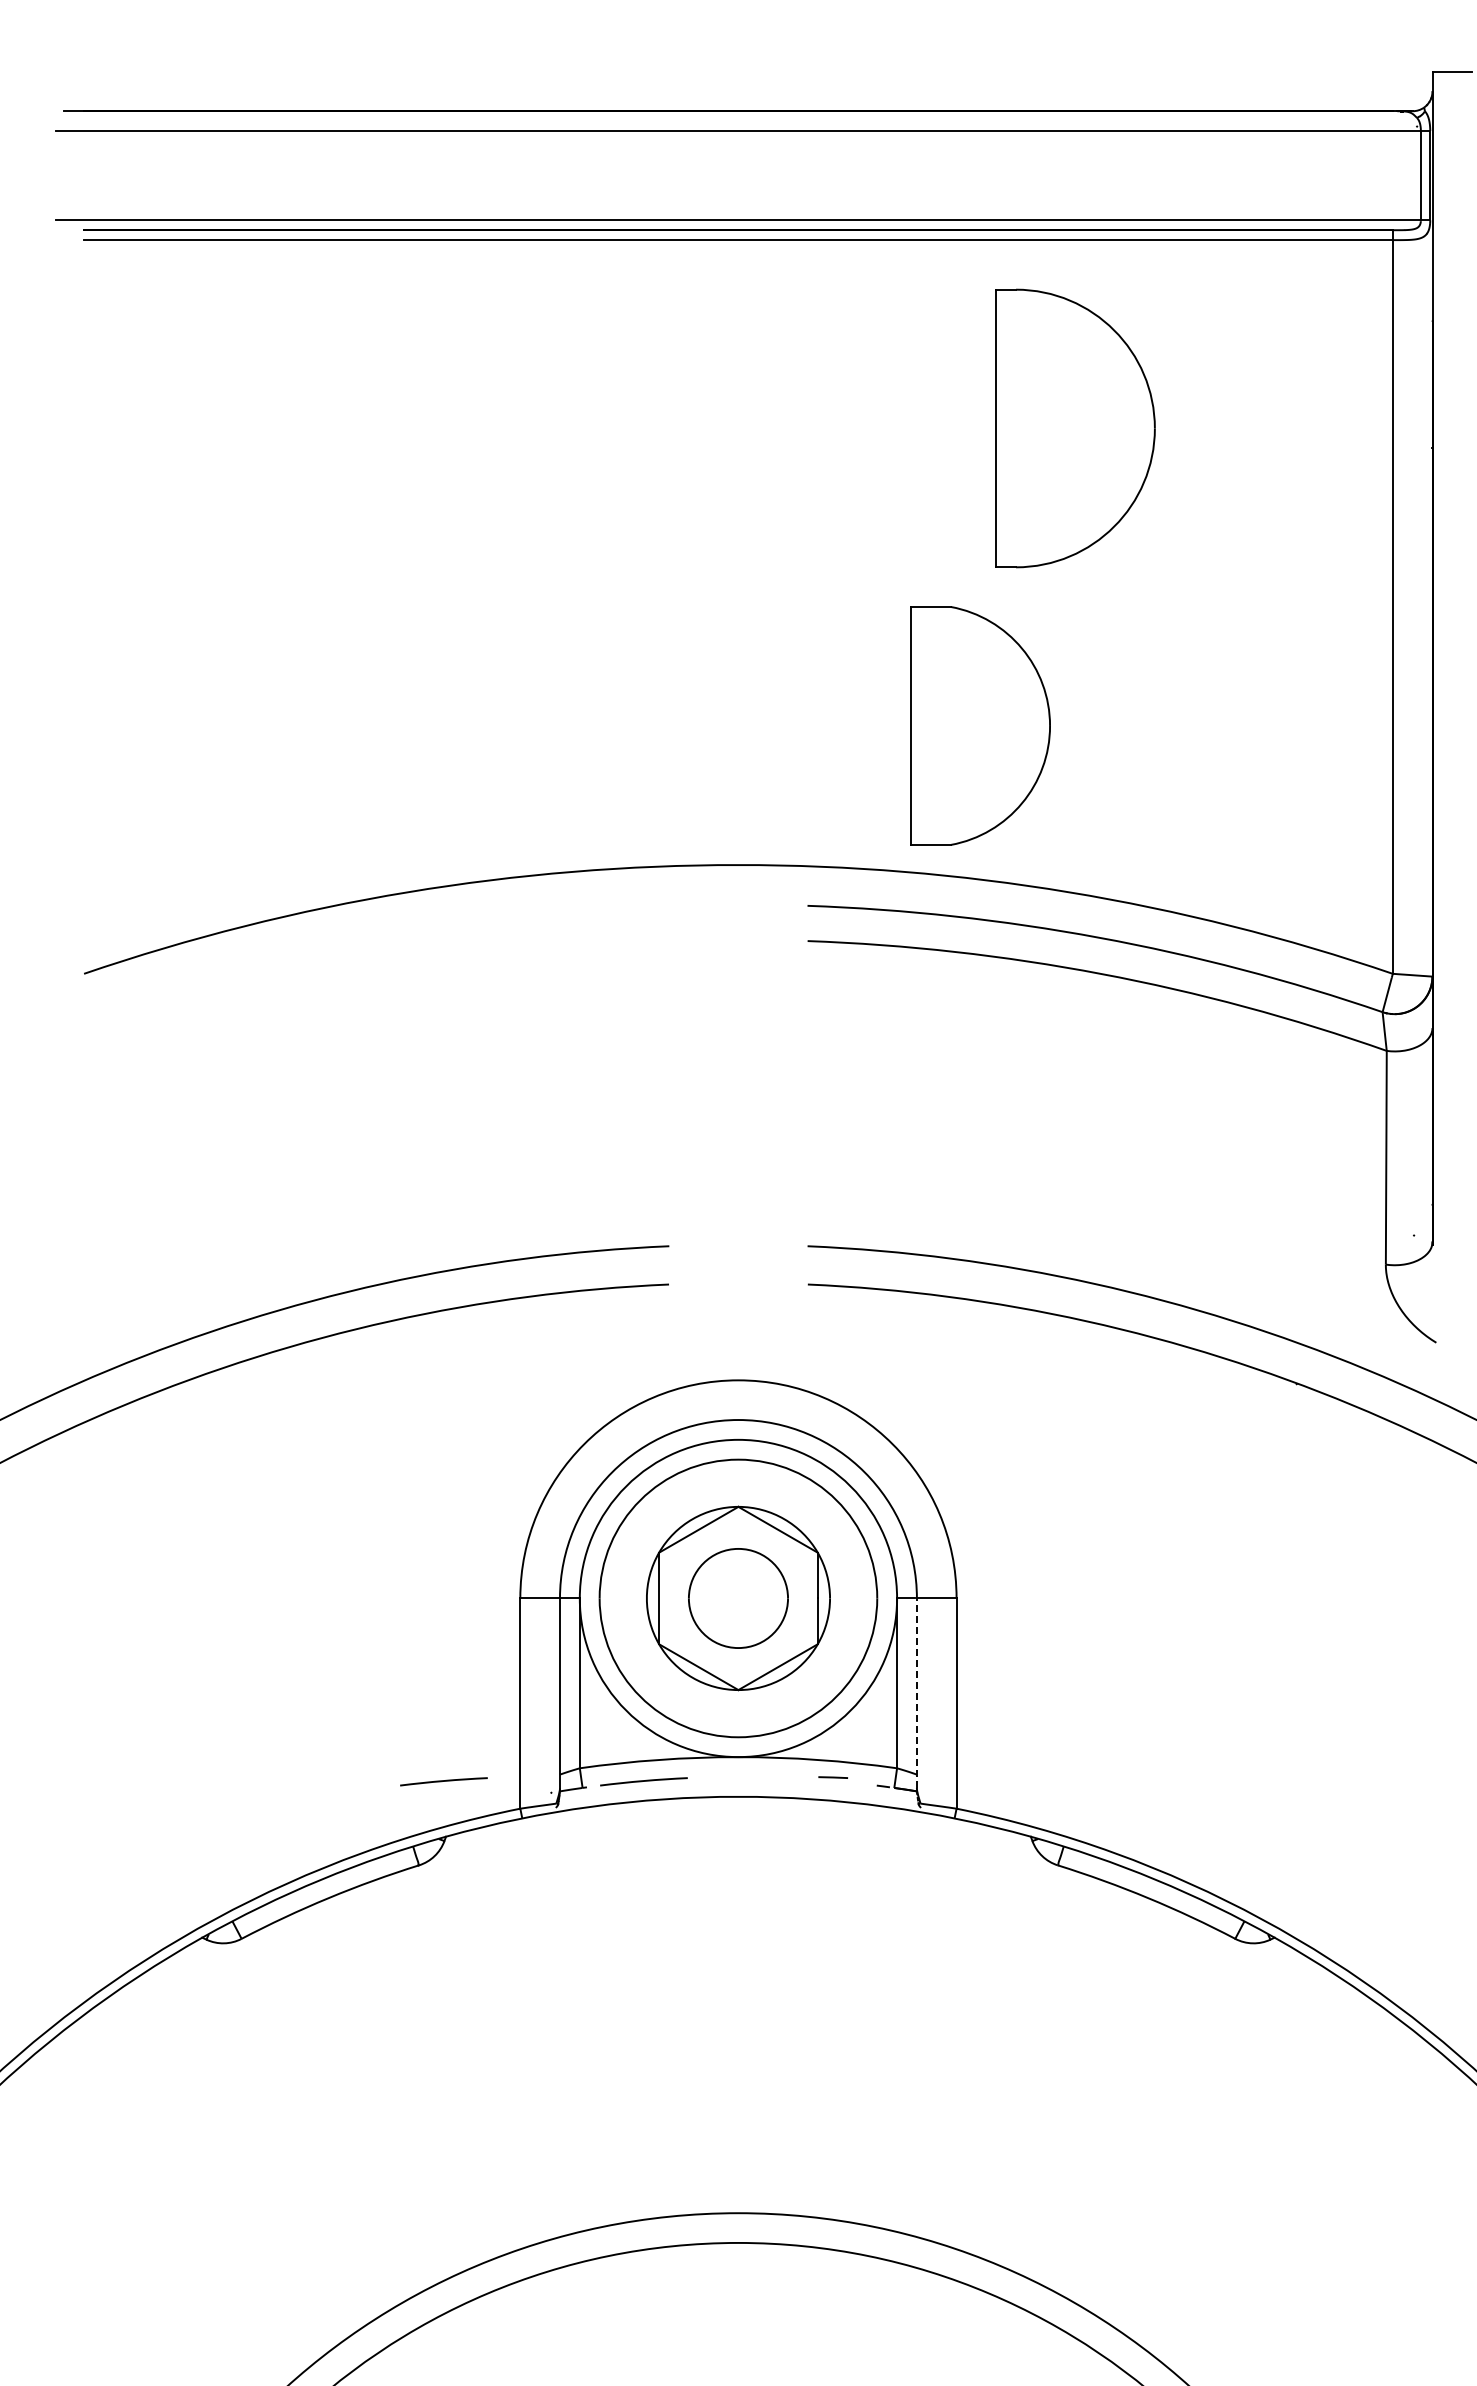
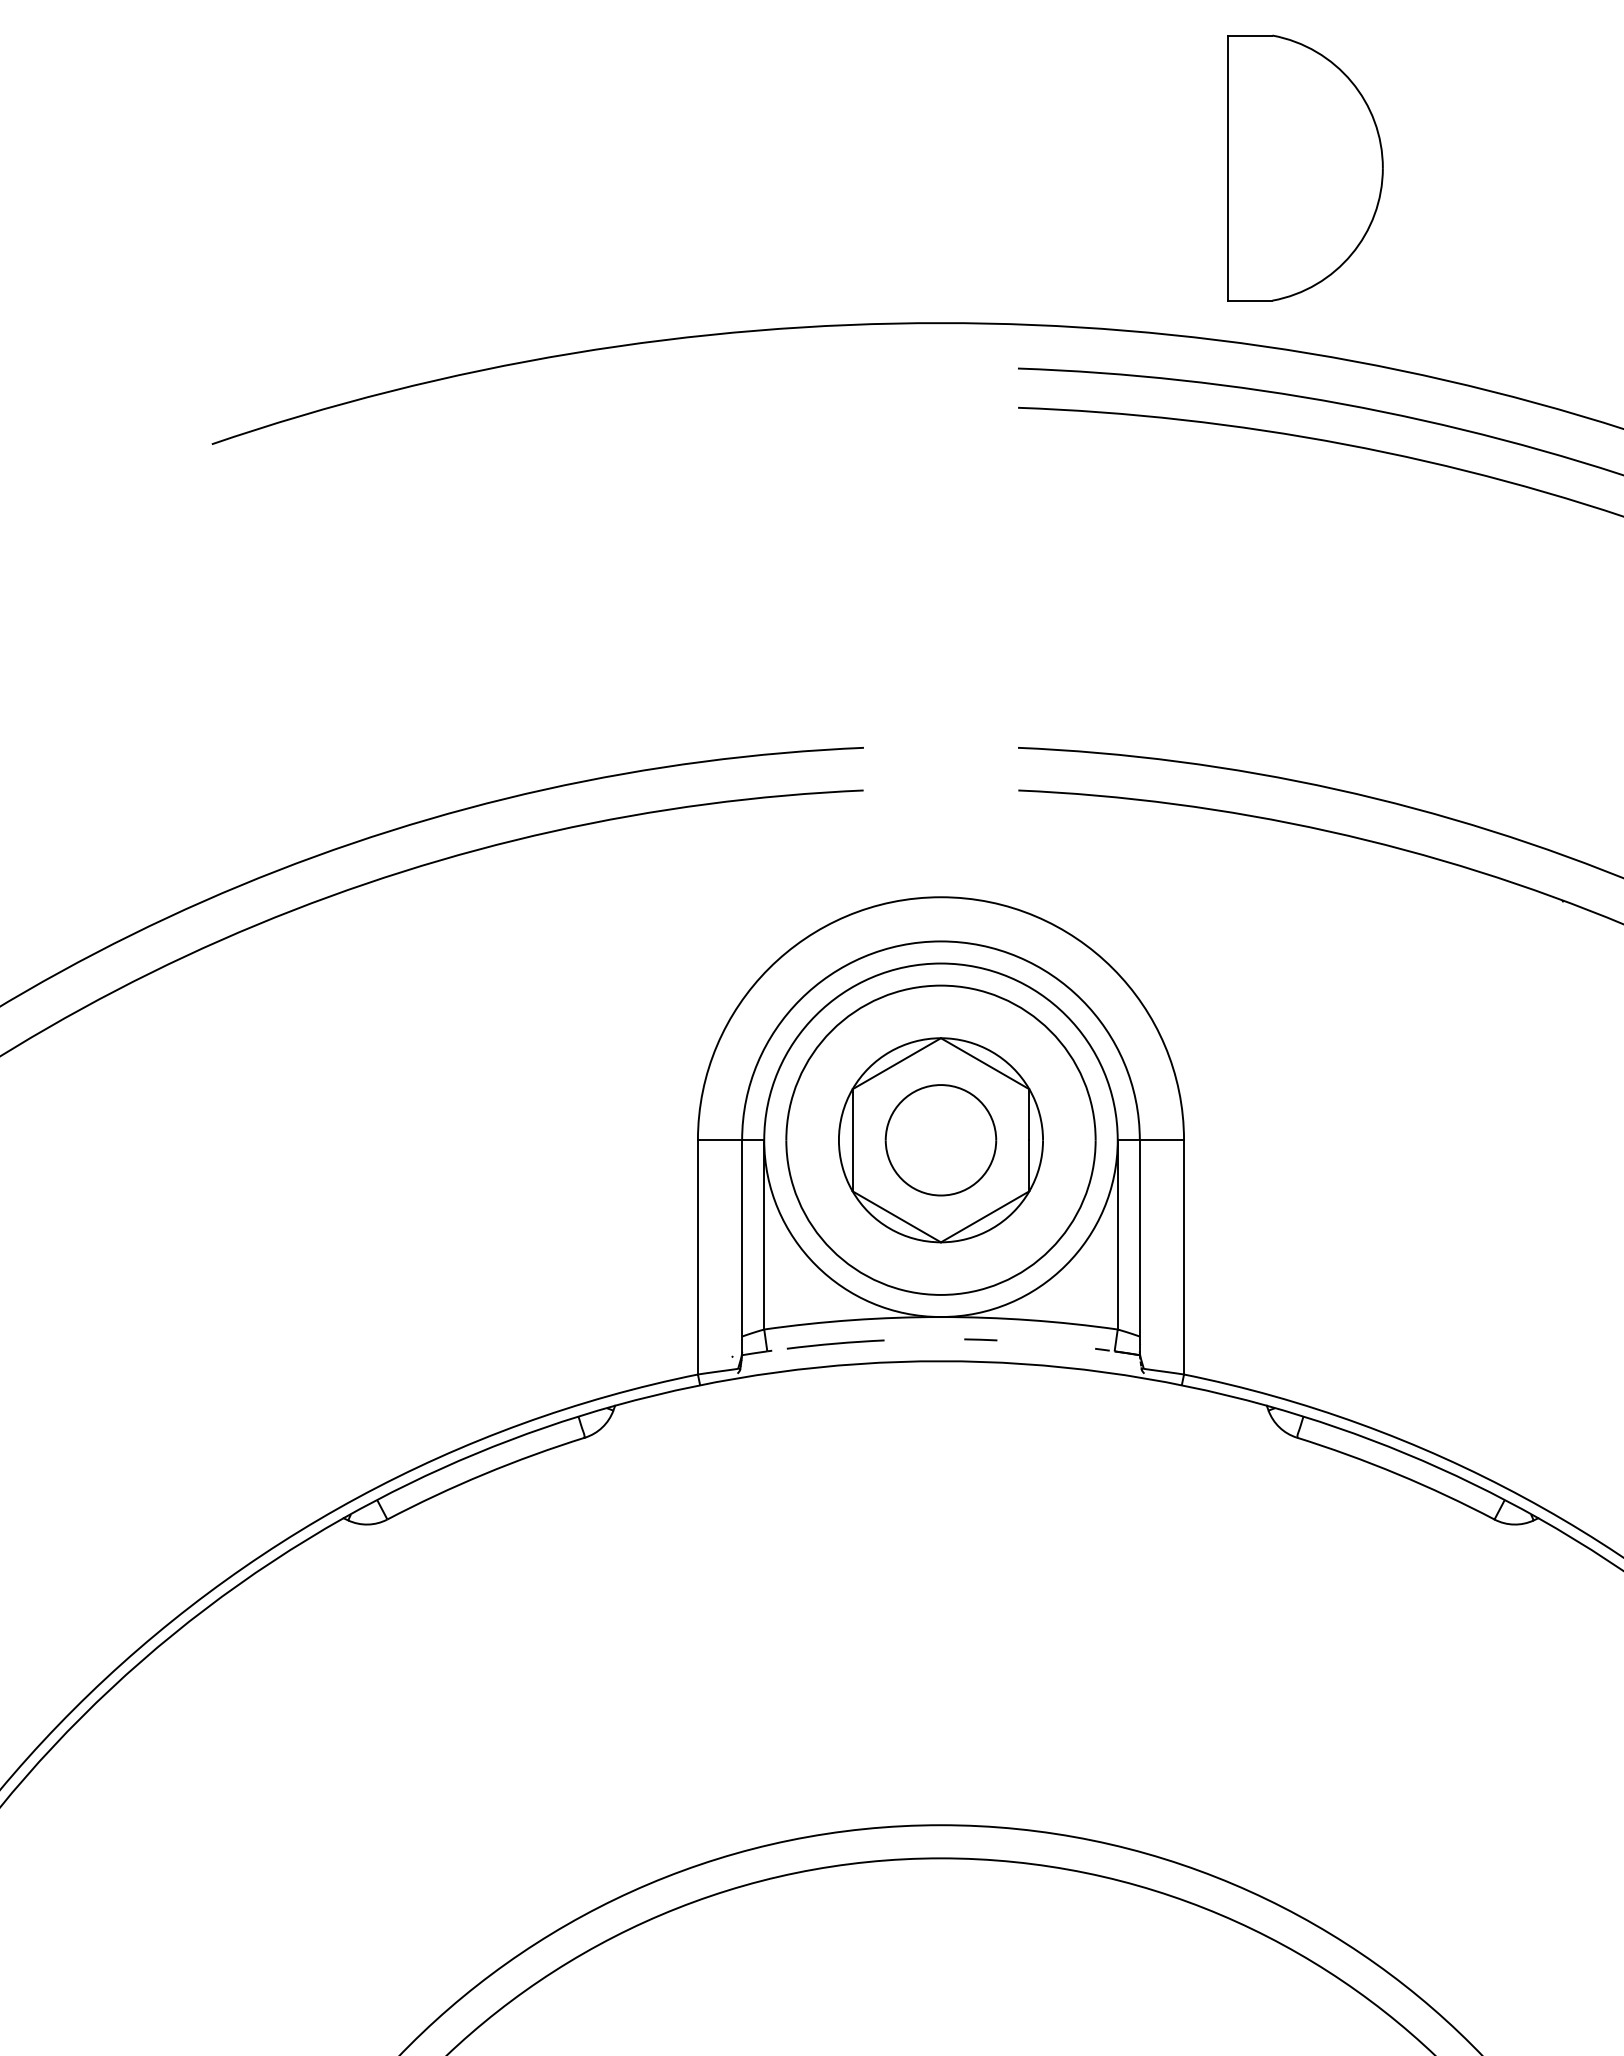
part: (980, 725) -> (1305, 167), moved
line: (916, 1693) -> (1139, 1246), dashed -> solid
line: (832, 1777) -> (980, 1339), moved
line: (443, 1781) -> (612, 1344), removed

